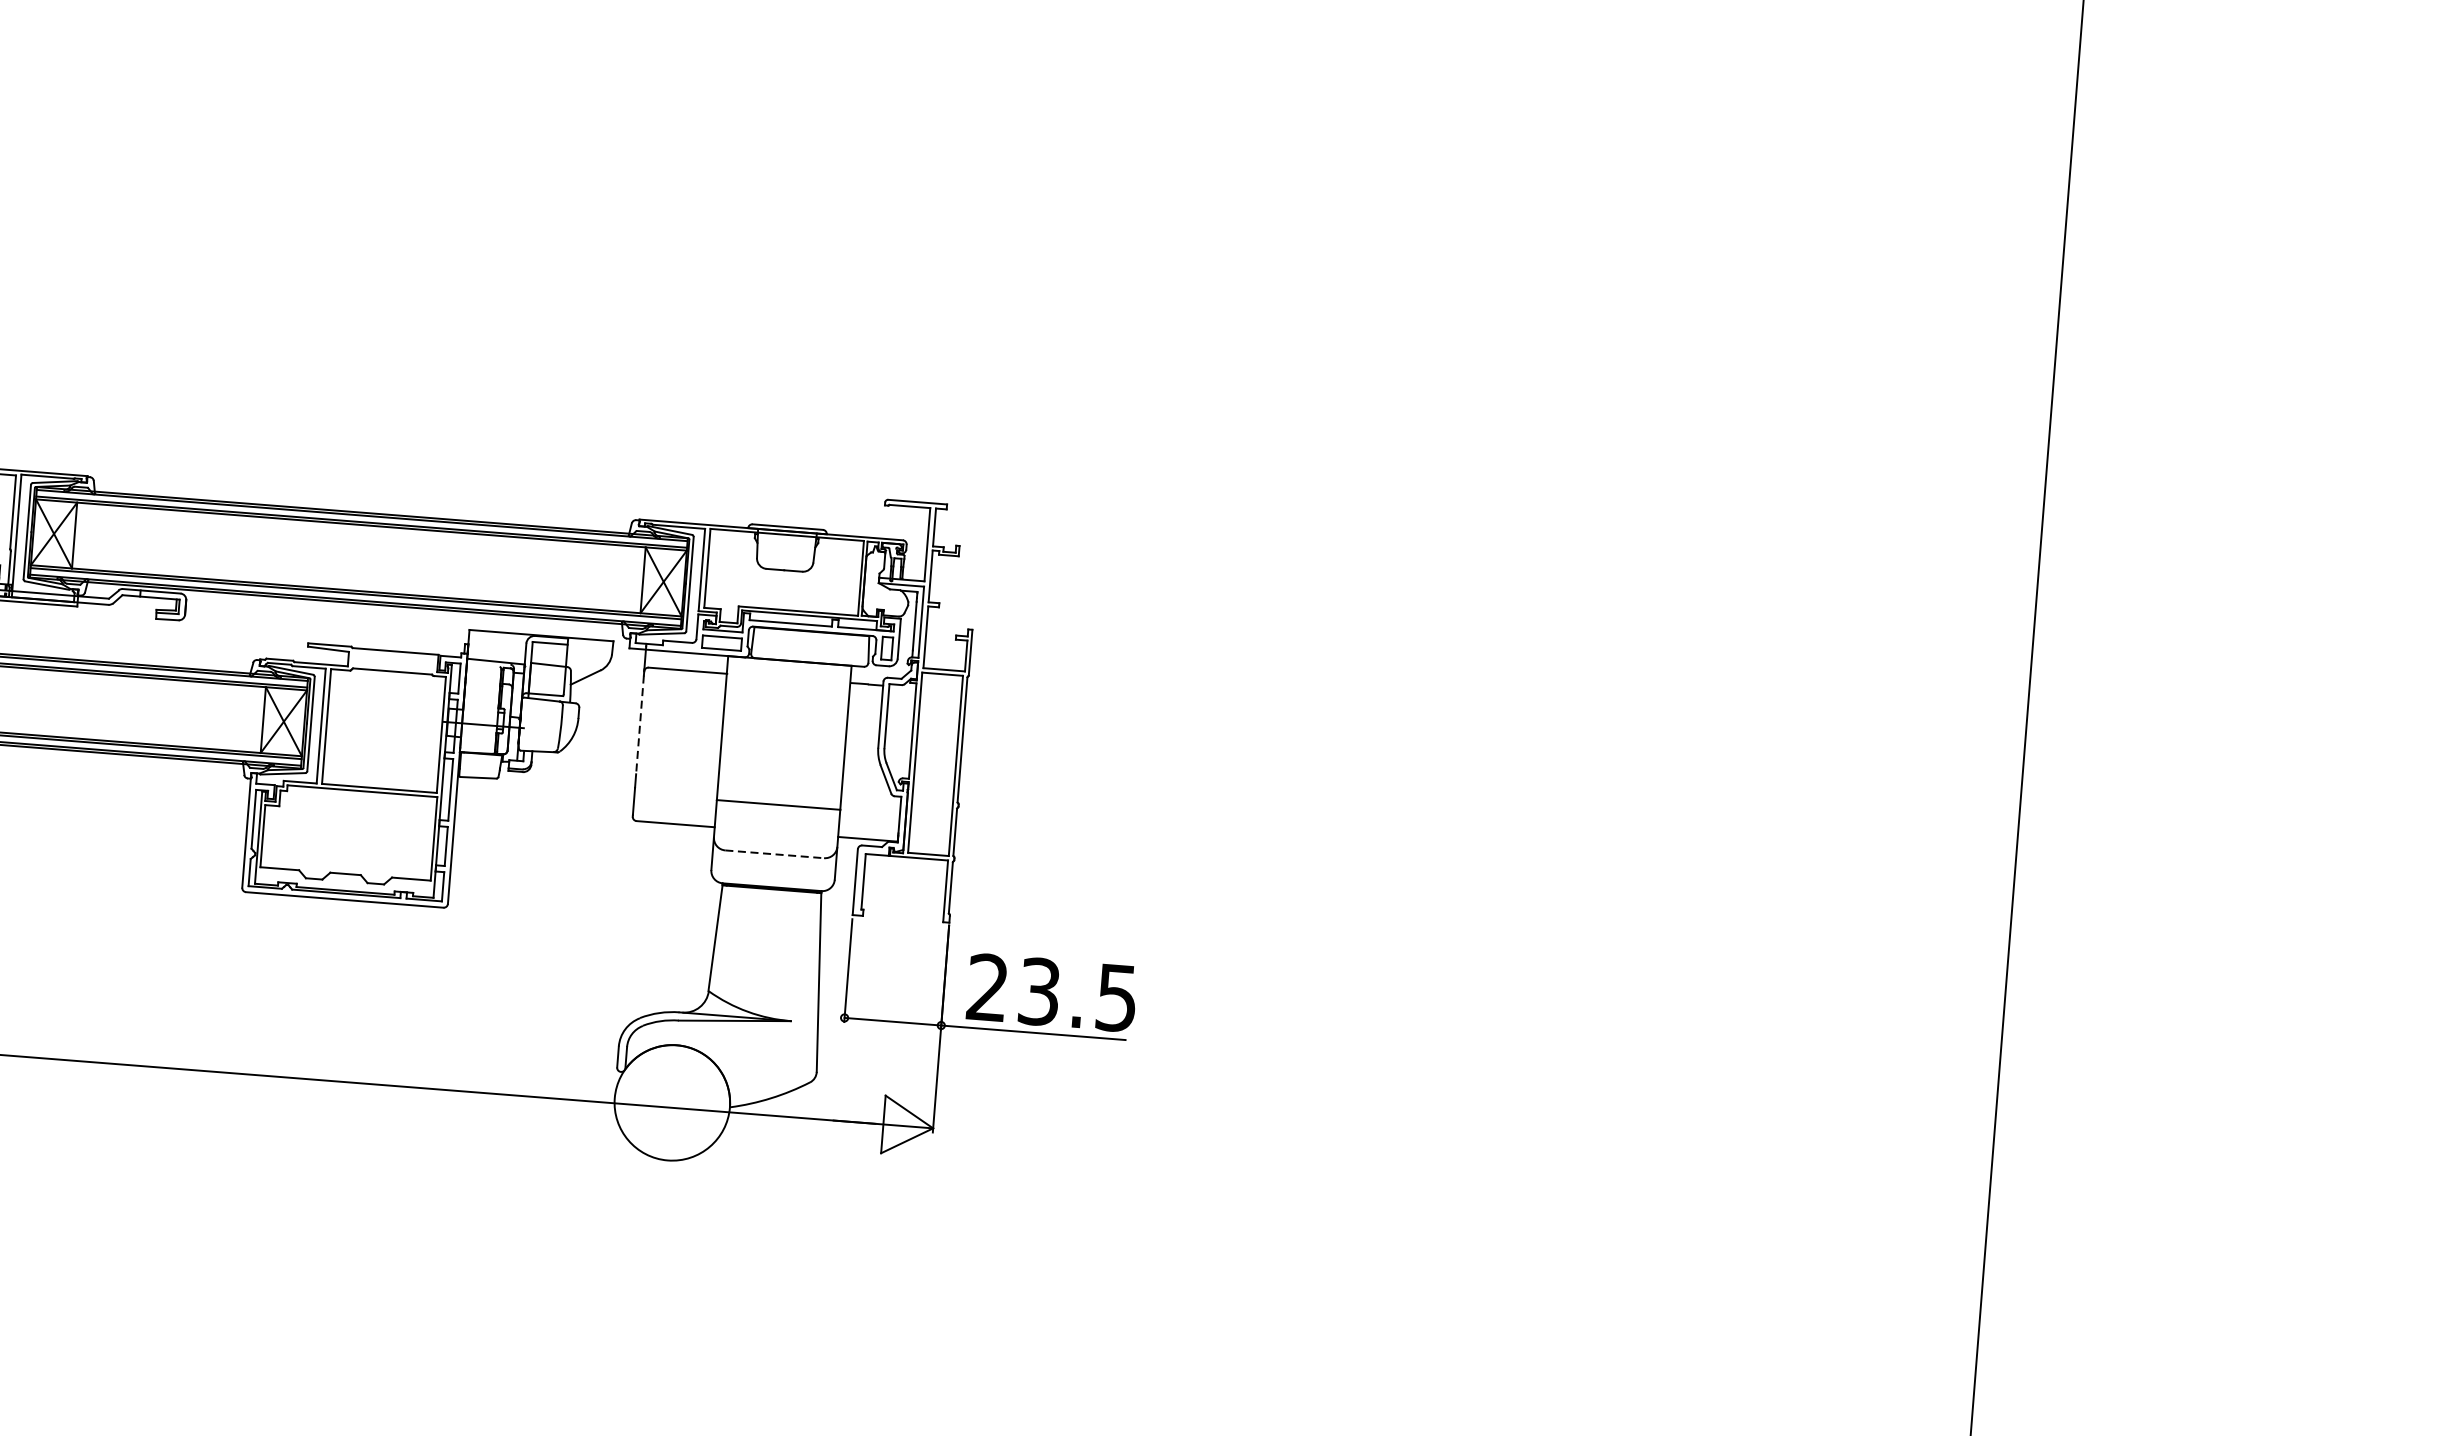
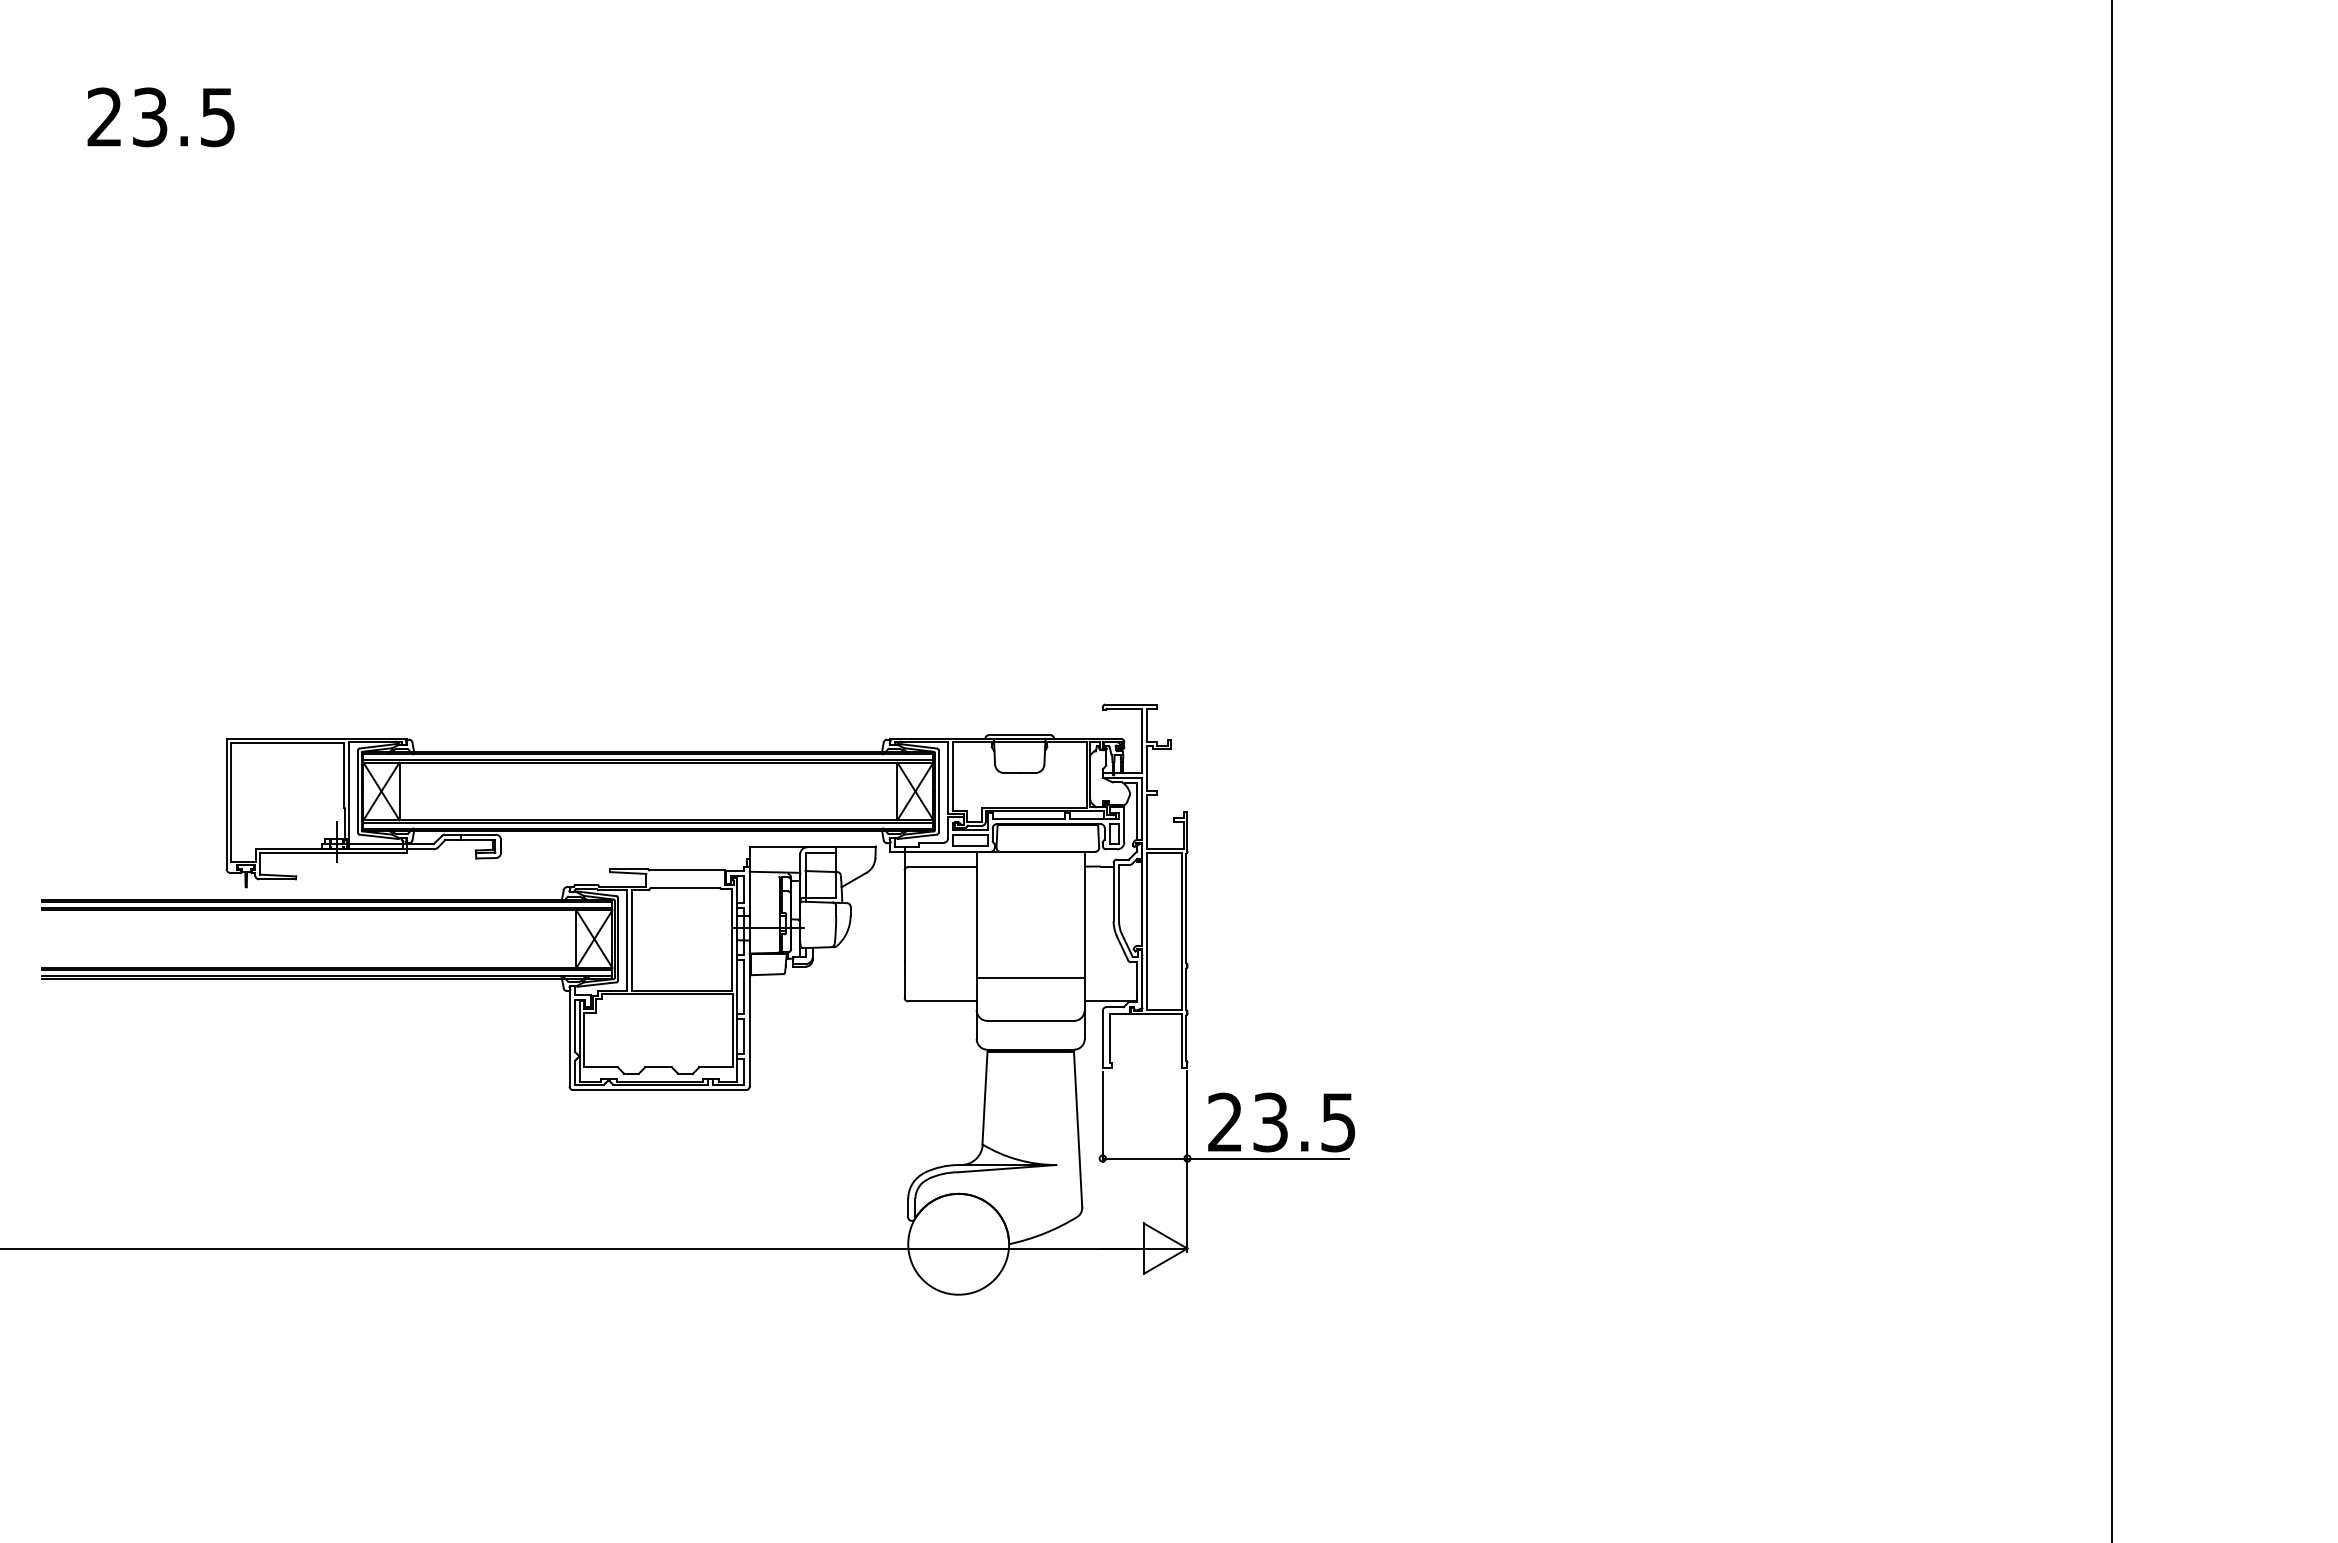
line: (639, 726) -> (904, 918), dashed -> solid
line: (775, 853) -> (1031, 1020), dashed -> solid

